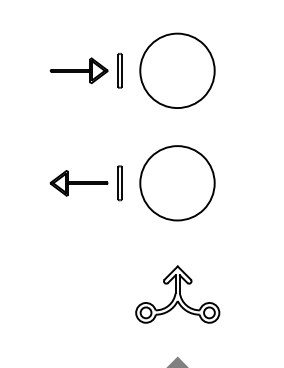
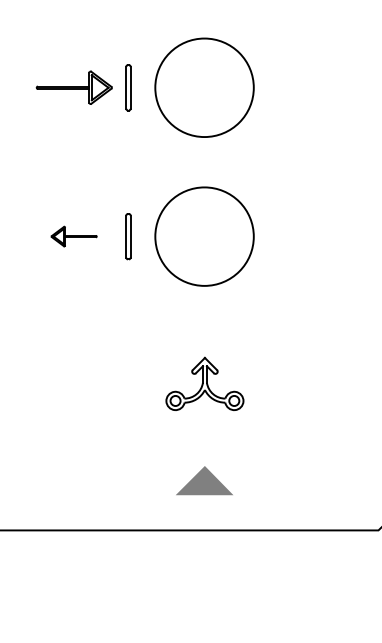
part: (78, 183) -> (73, 236), size x0.6
part: (177, 294) -> (204, 383), size x0.7

